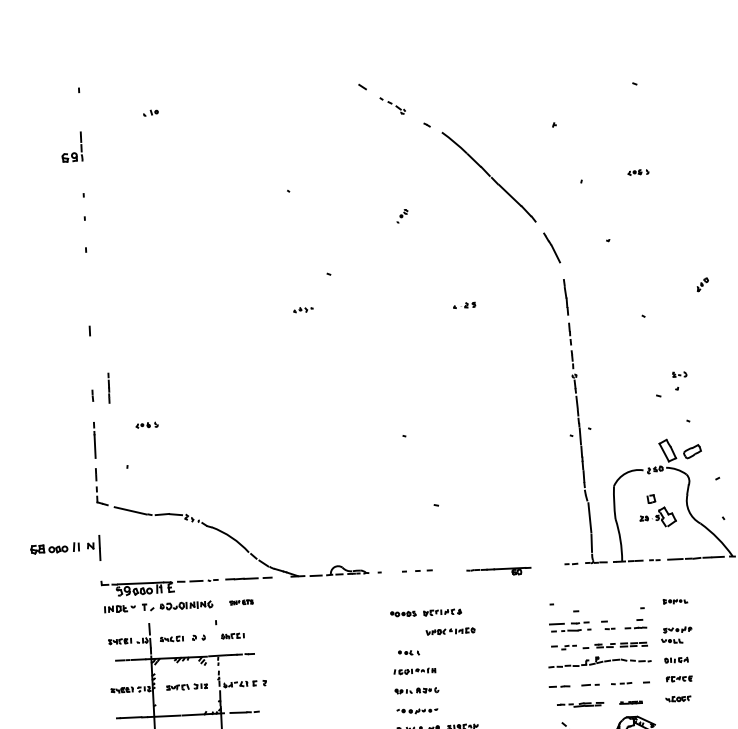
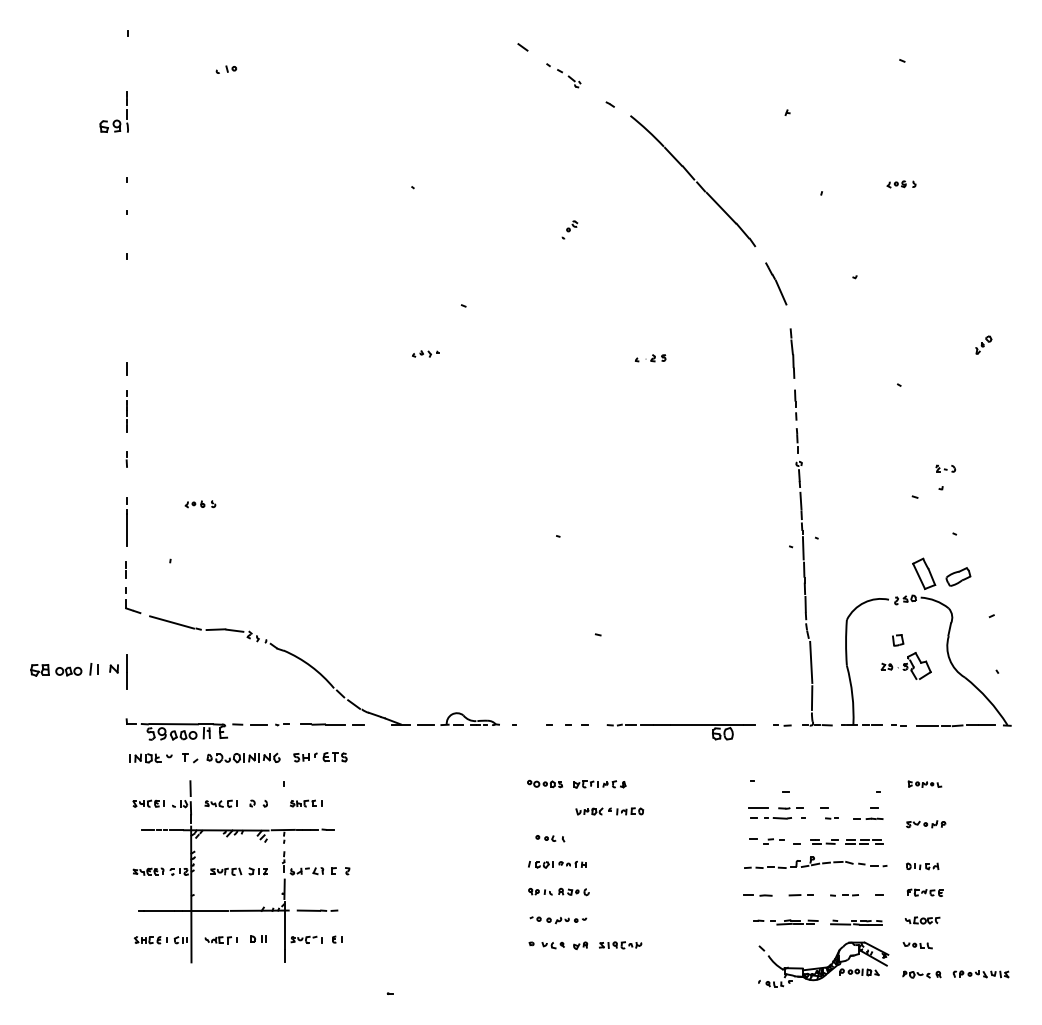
line: (108, 388) -> (126, 411), moved
part: (498, 571) -> (680, 731), size x1.67
part: (241, 602) -> (320, 757), size x1.67
part: (671, 641) -> (917, 945), moved
part: (631, 702) -> (856, 922), size x1.67

